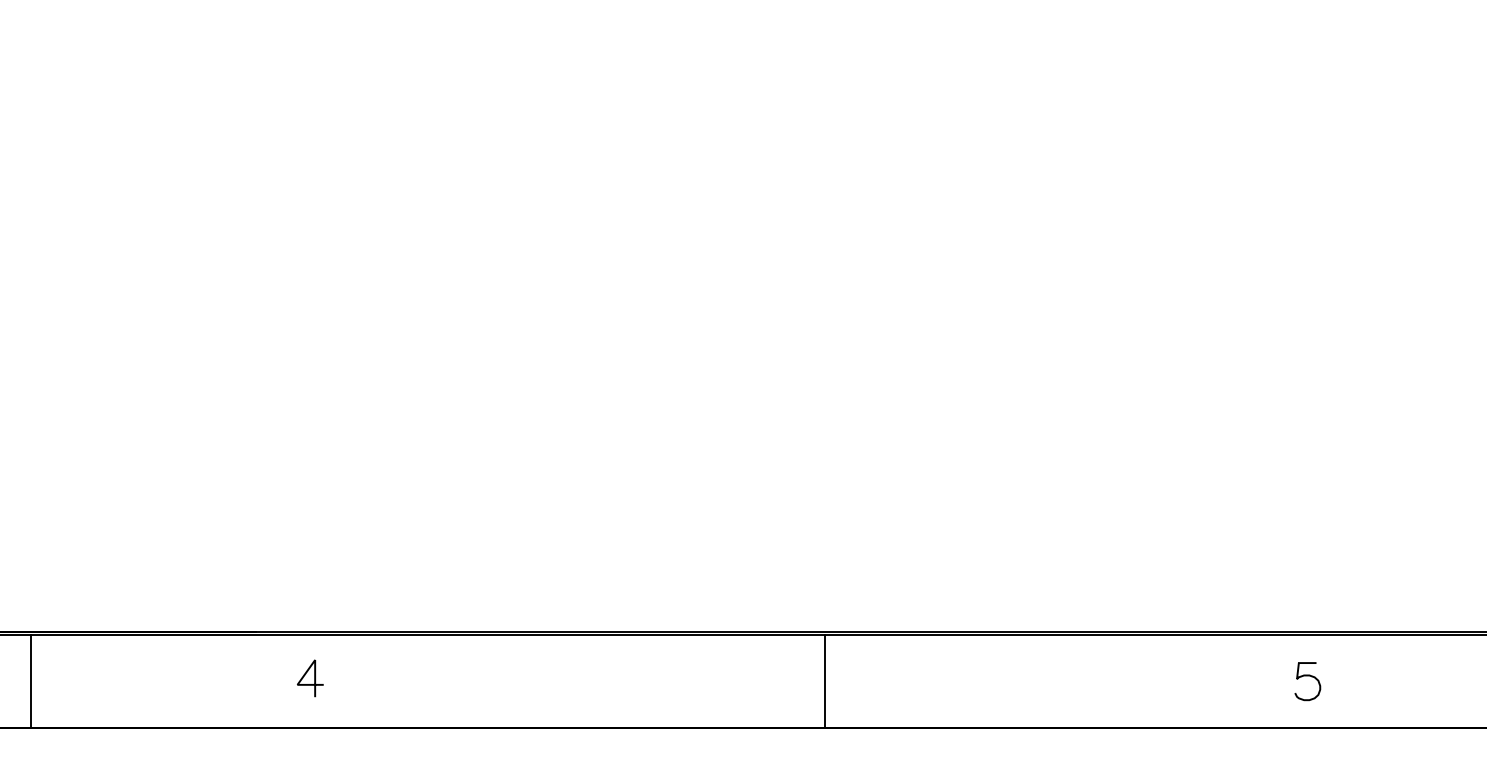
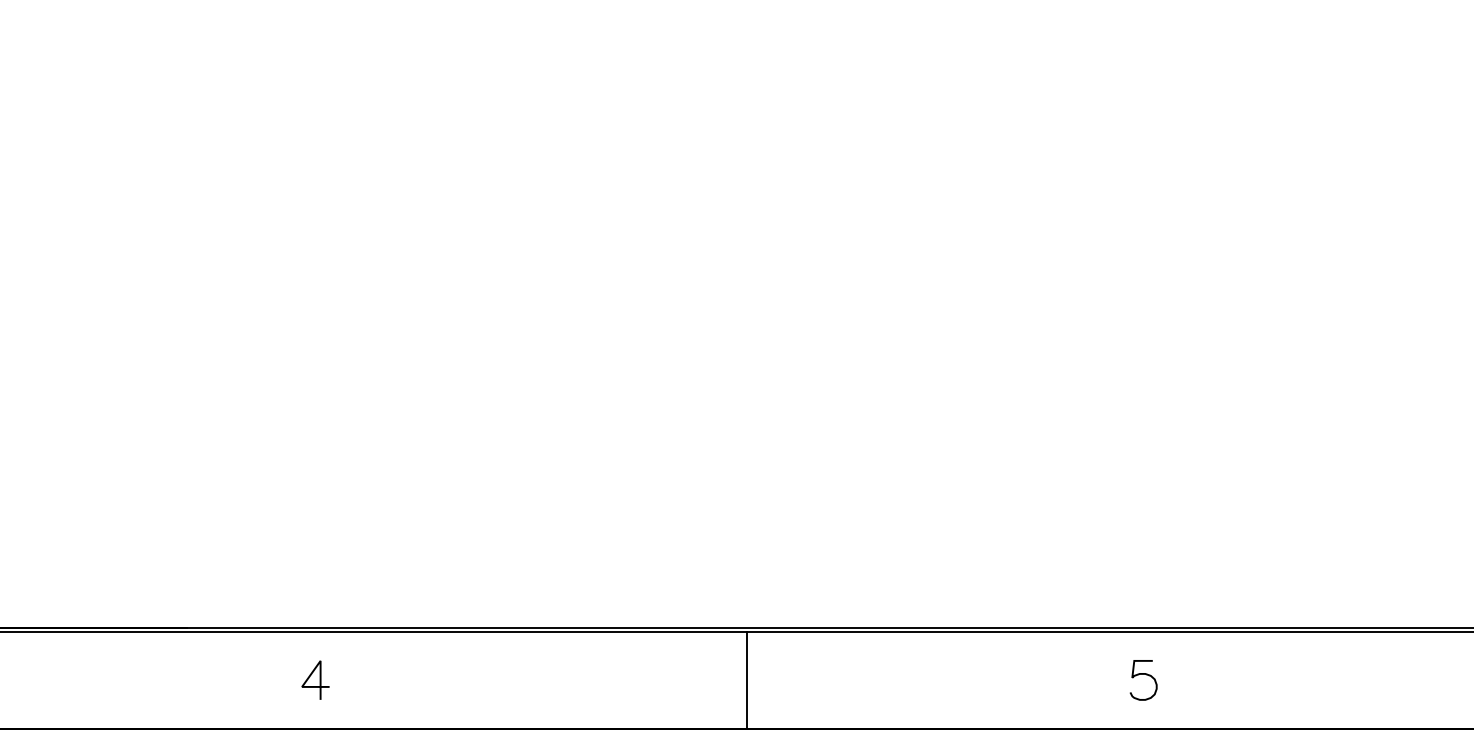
curve: (1307, 676) -> (1143, 675), moved
line: (314, 678) -> (319, 680), moved
line: (825, 681) -> (747, 680), moved

